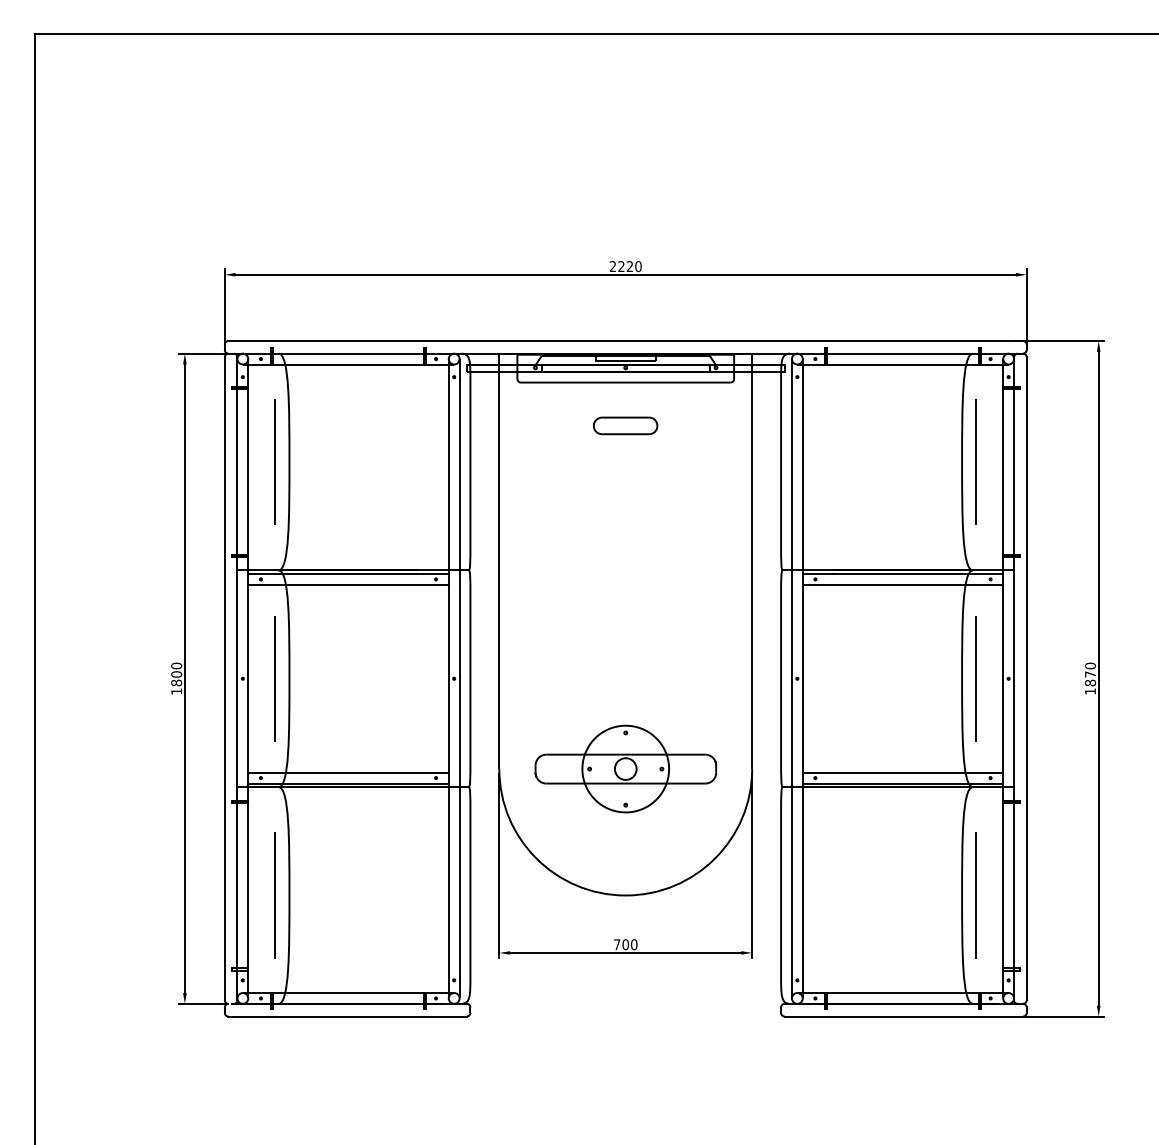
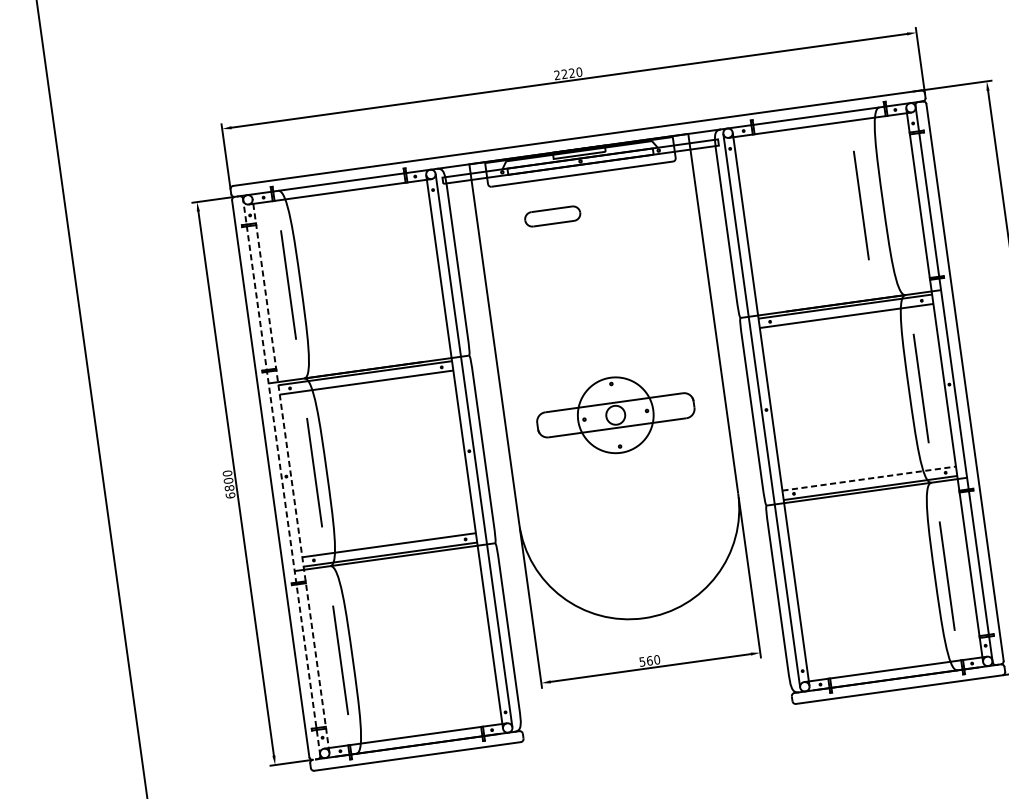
part: (625, 425) -> (552, 216), moved
line: (975, 461) -> (860, 205), moved
line: (237, 678) -> (281, 477), solid -> dashed
line: (248, 678) -> (291, 475), solid -> dashed
text: (176, 691) -> (230, 495), 1800 -> 6800
part: (625, 768) -> (615, 414), moved
line: (903, 772) -> (869, 478), solid -> dashed
text: (621, 944) -> (646, 661), 700 -> 560

